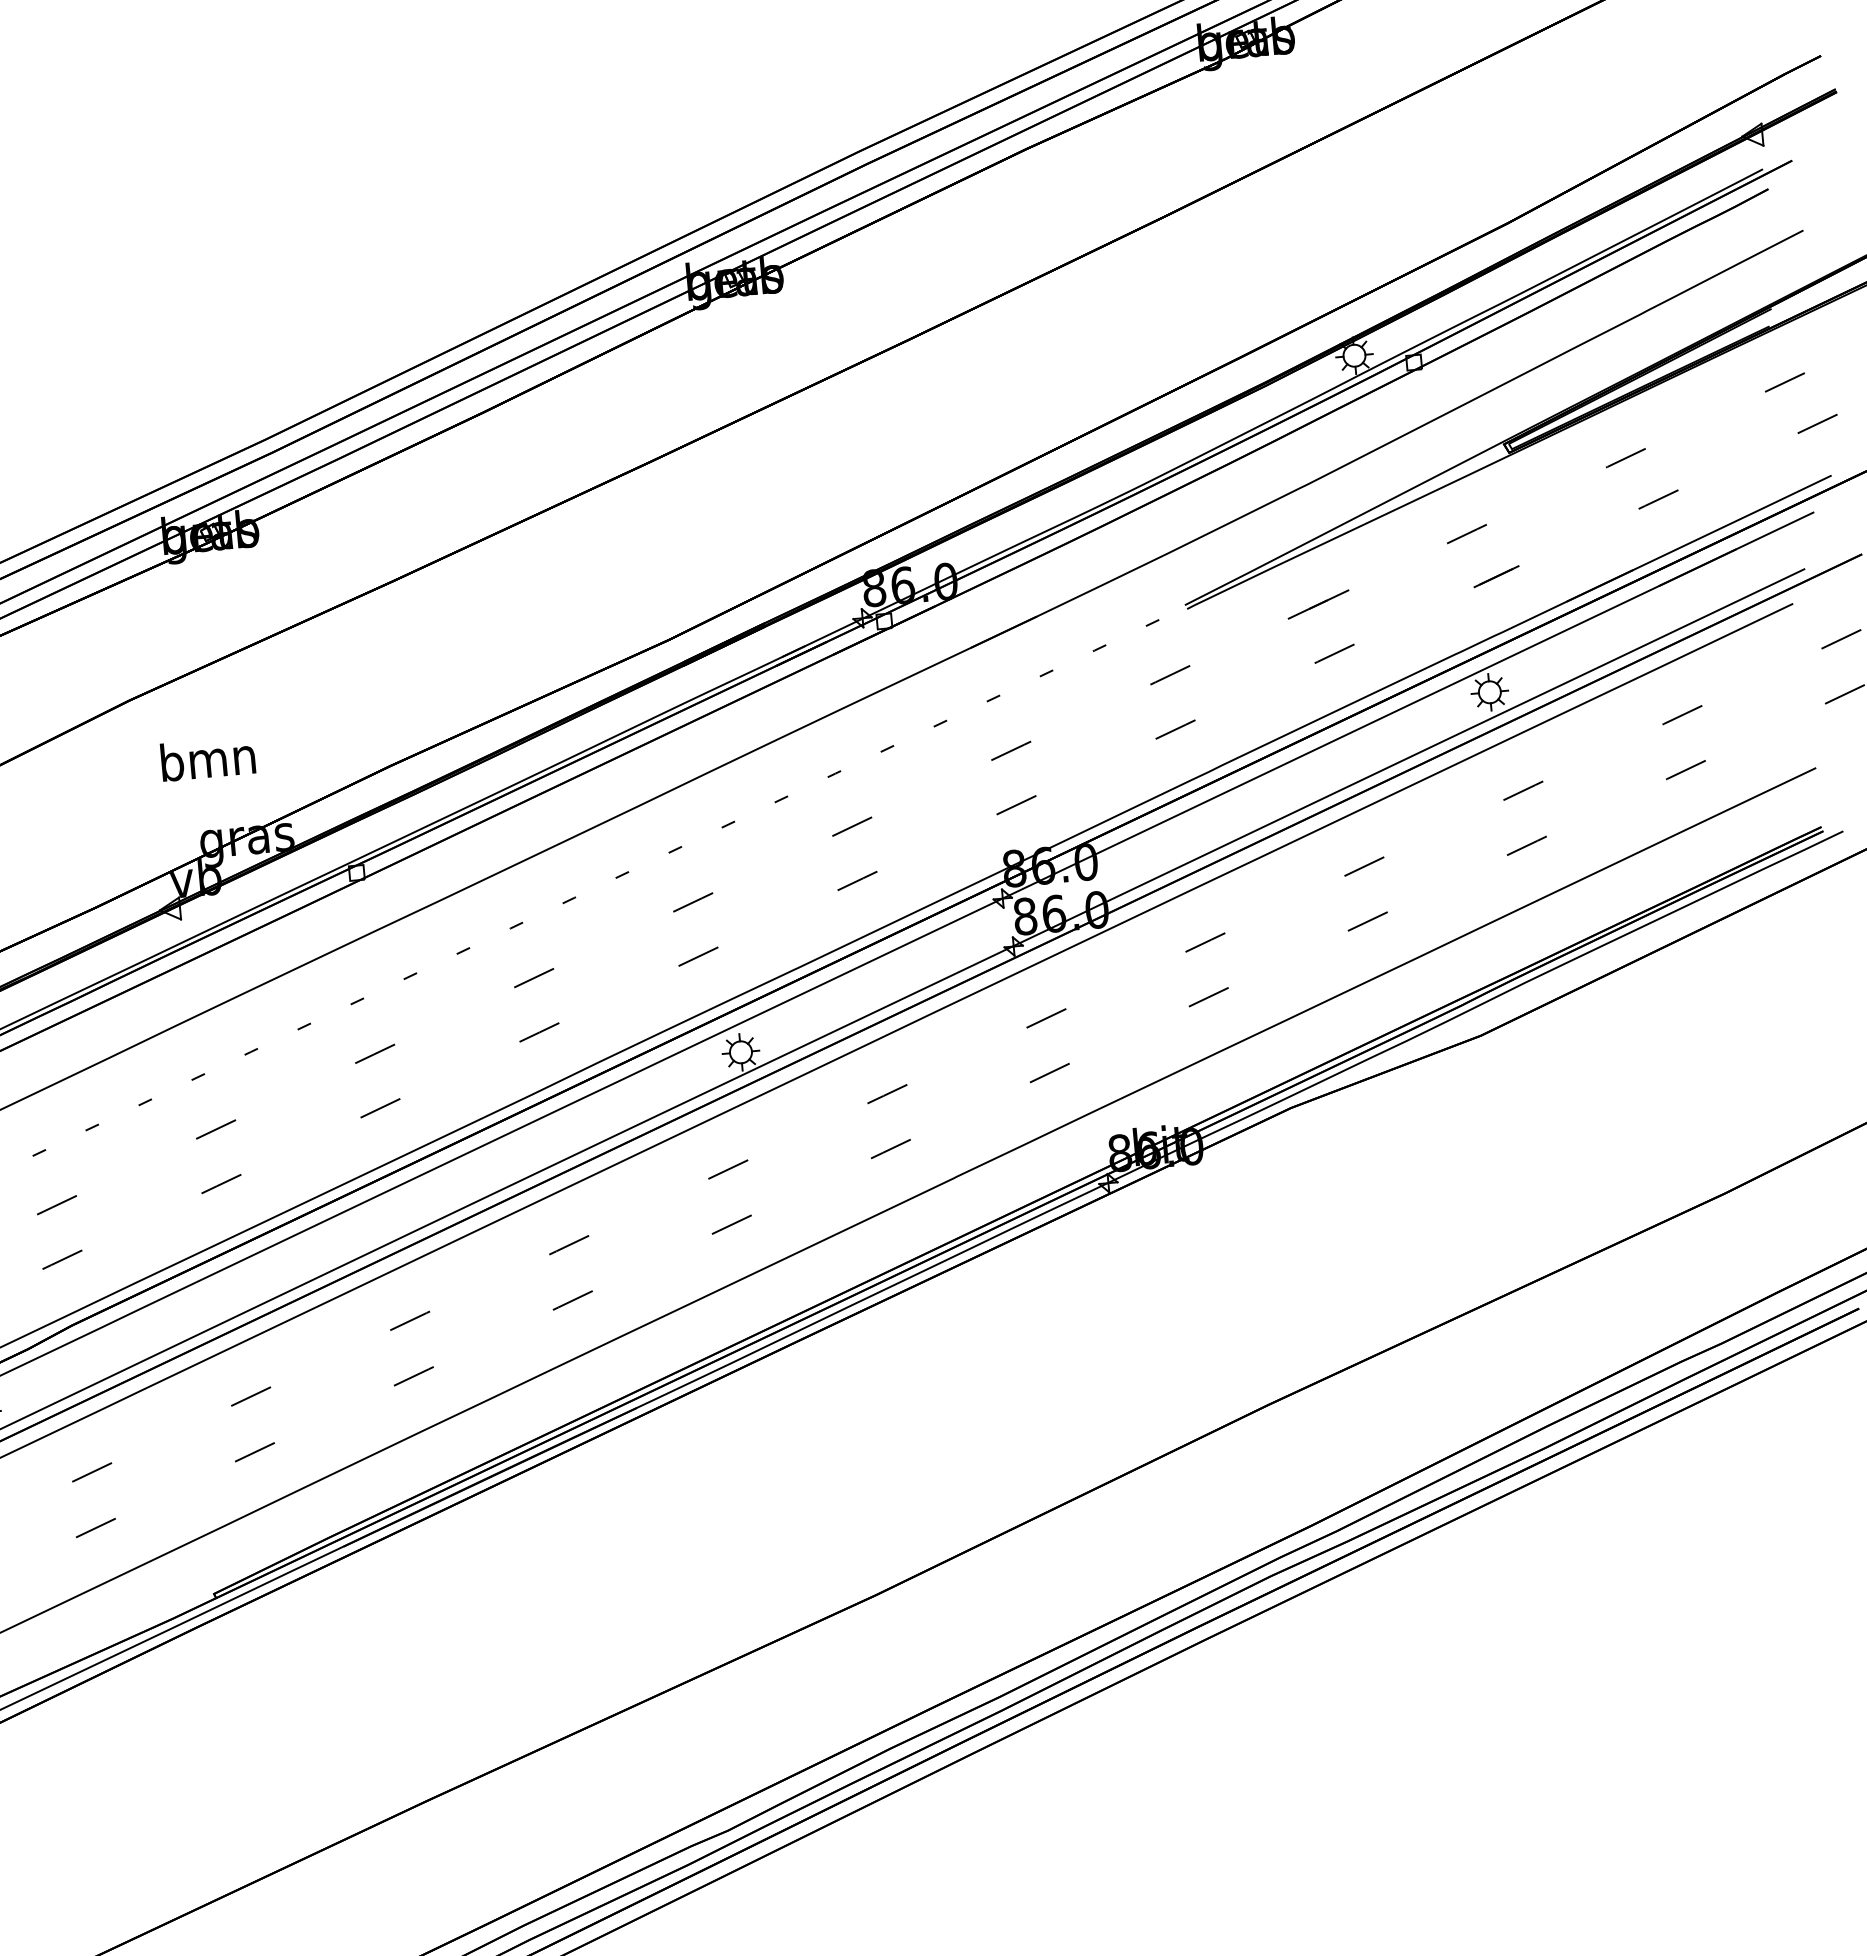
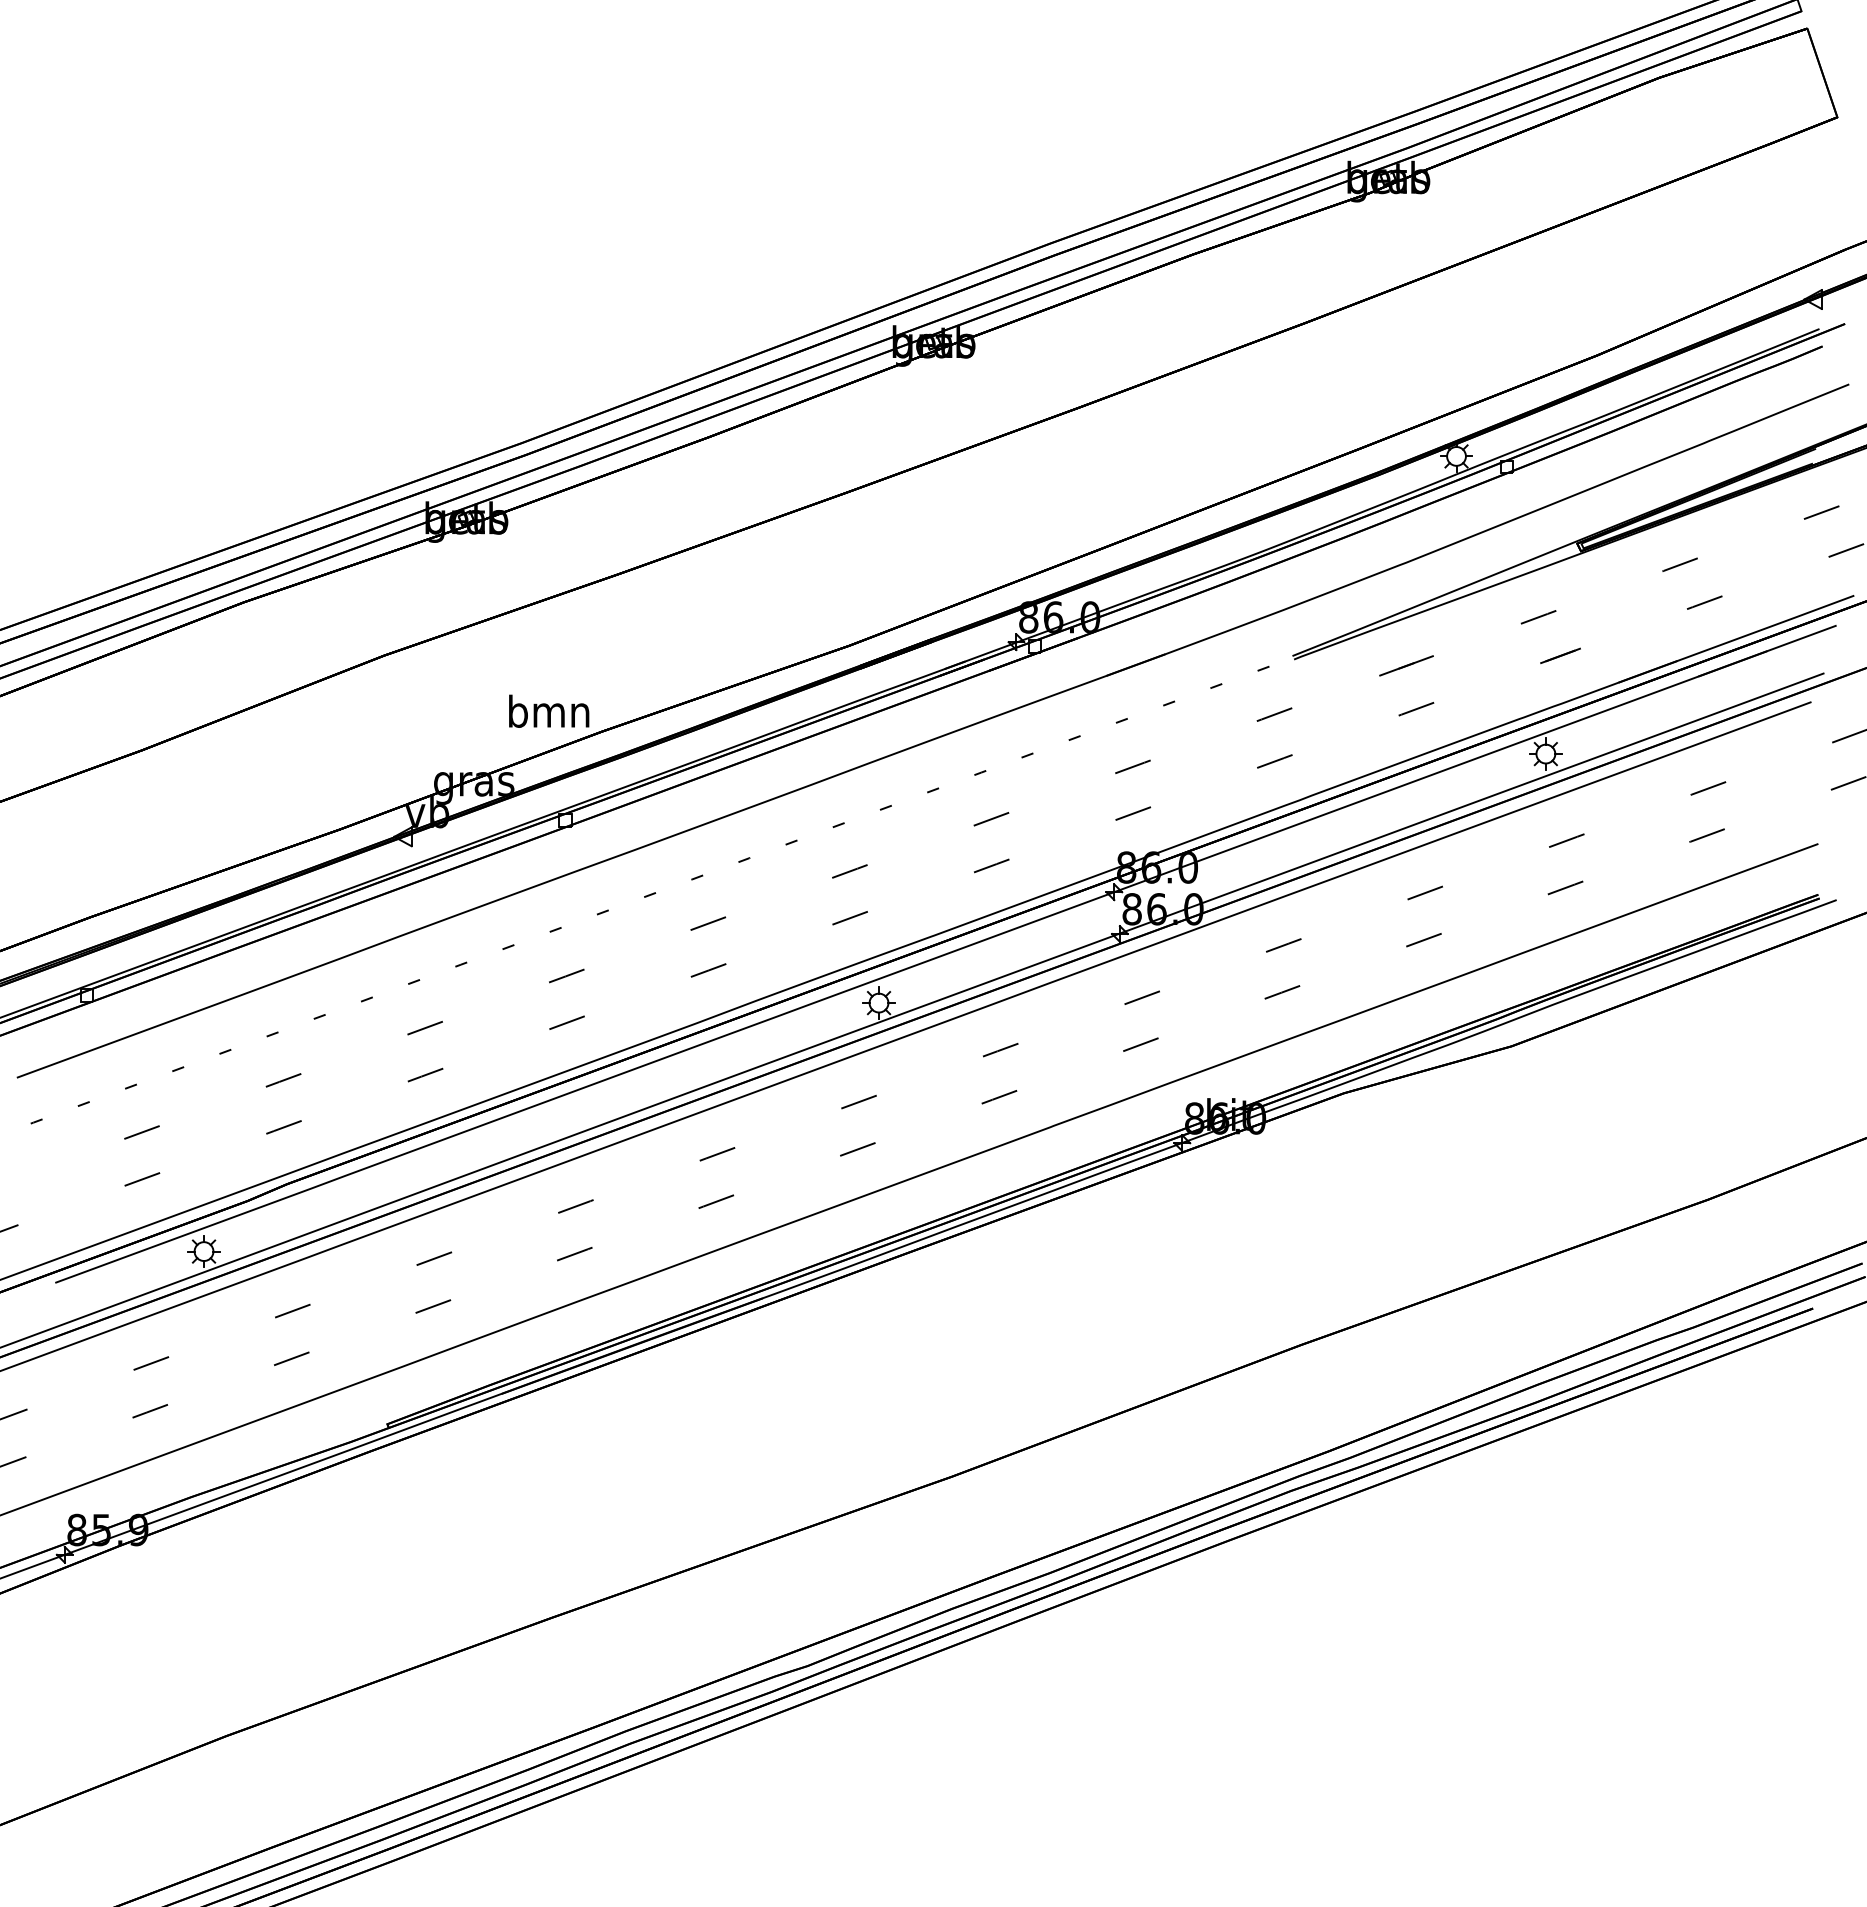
text: (208, 757) -> (549, 710), moved

